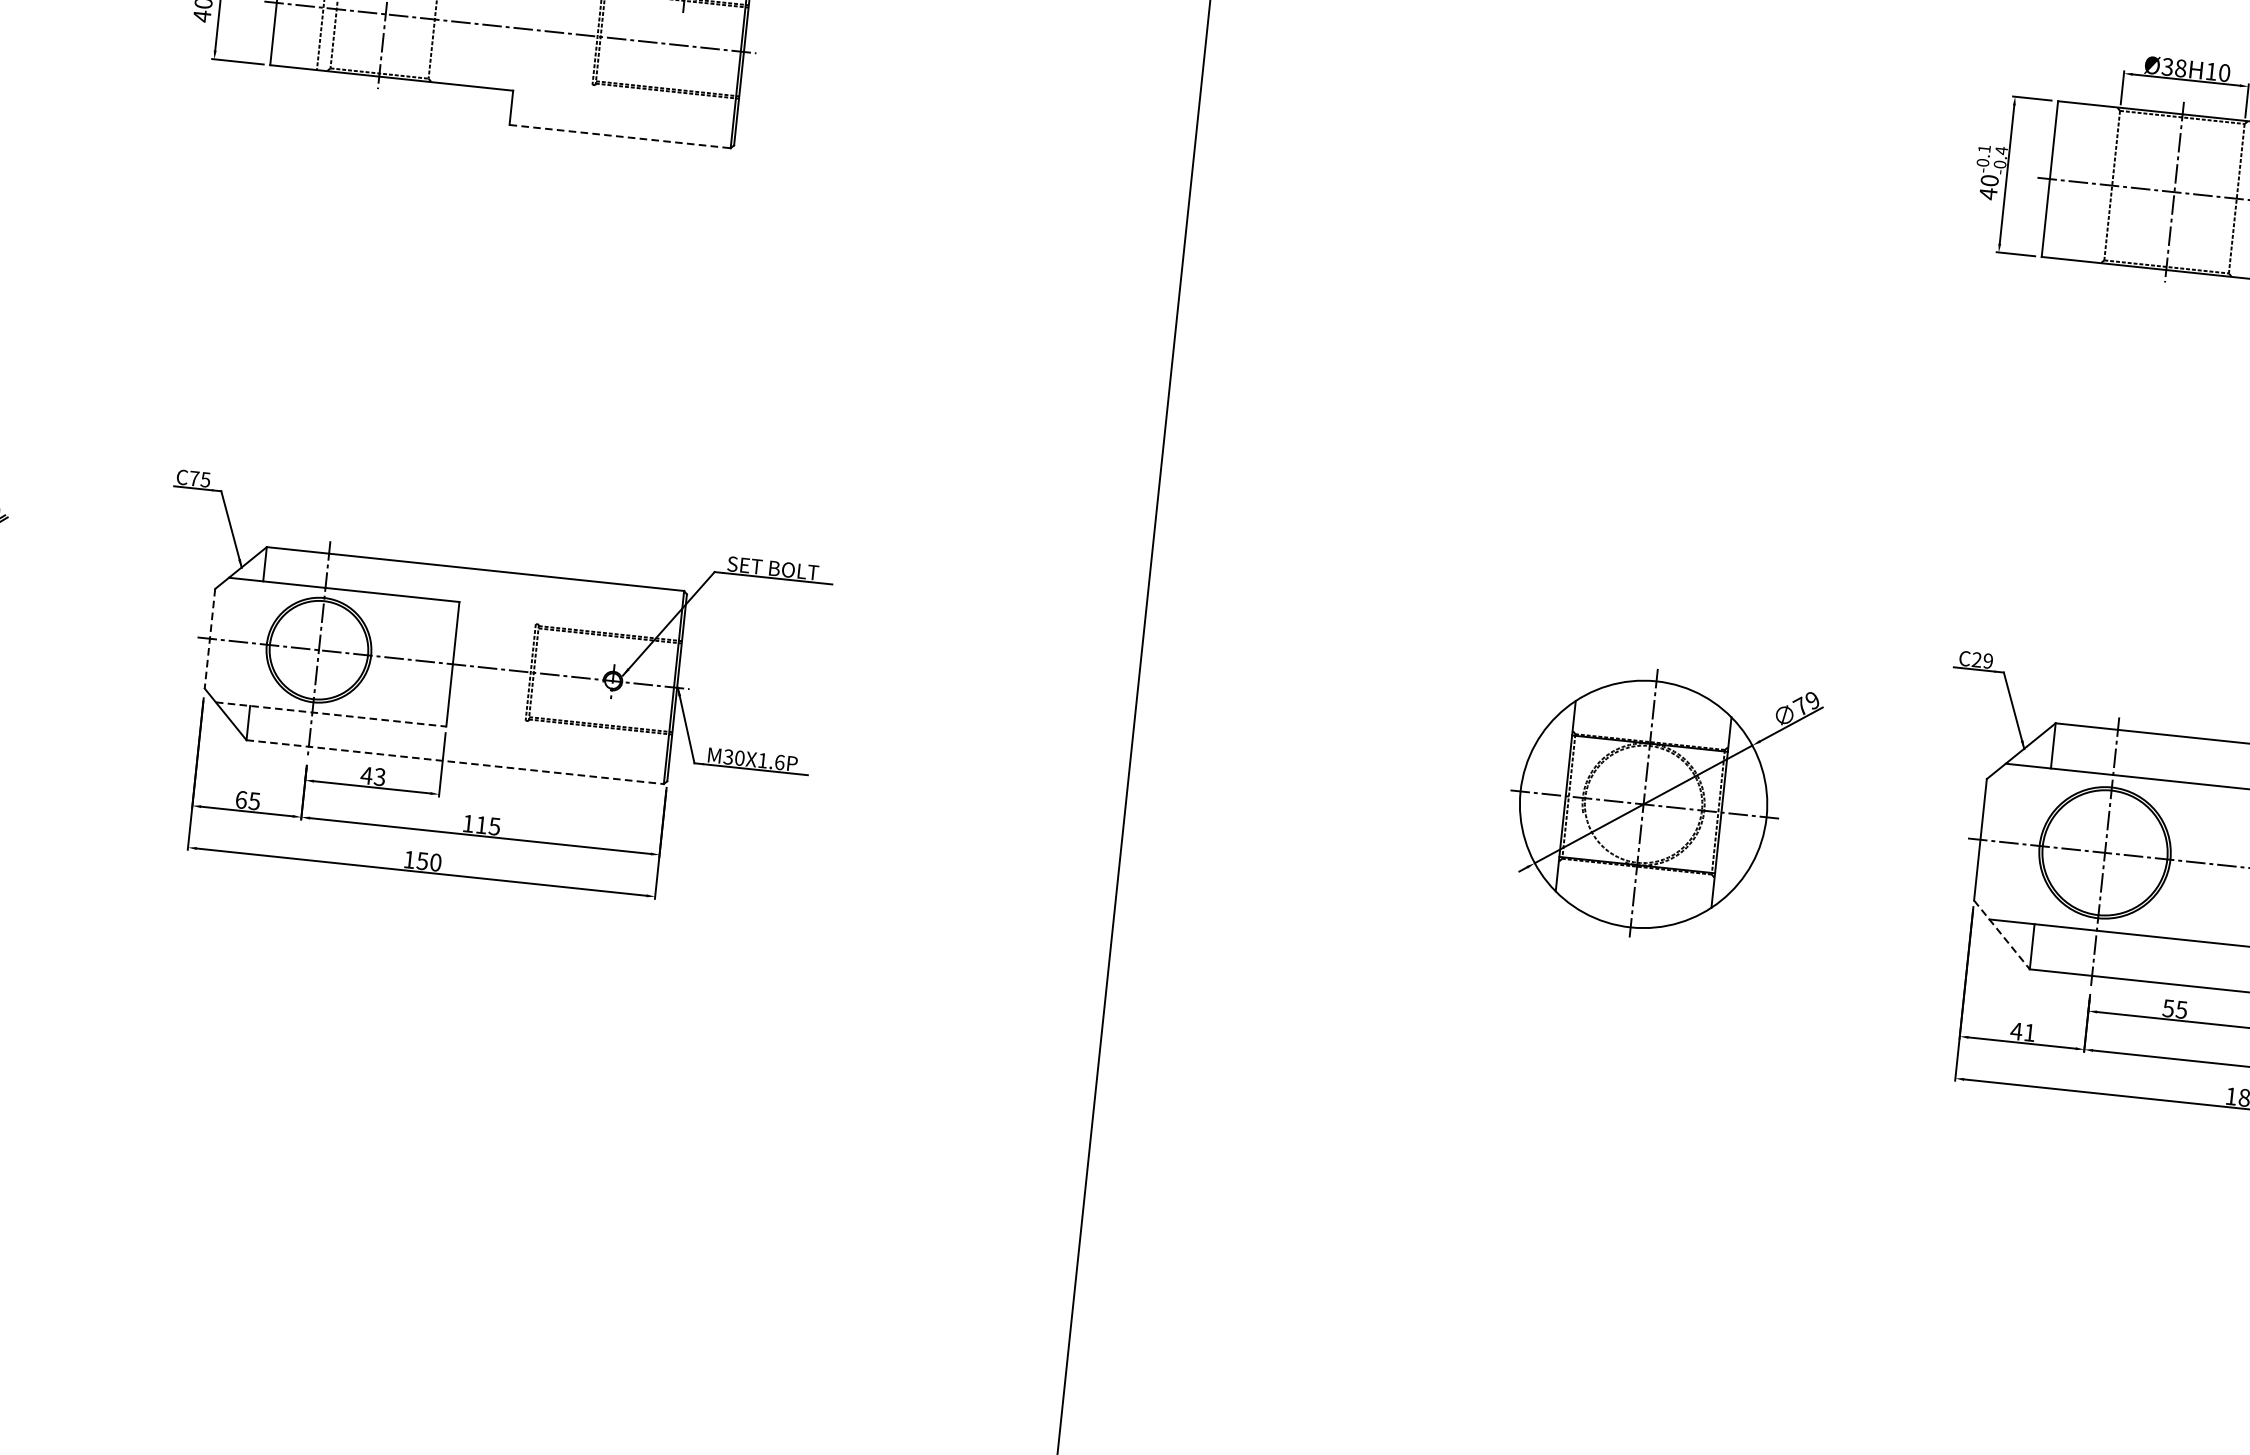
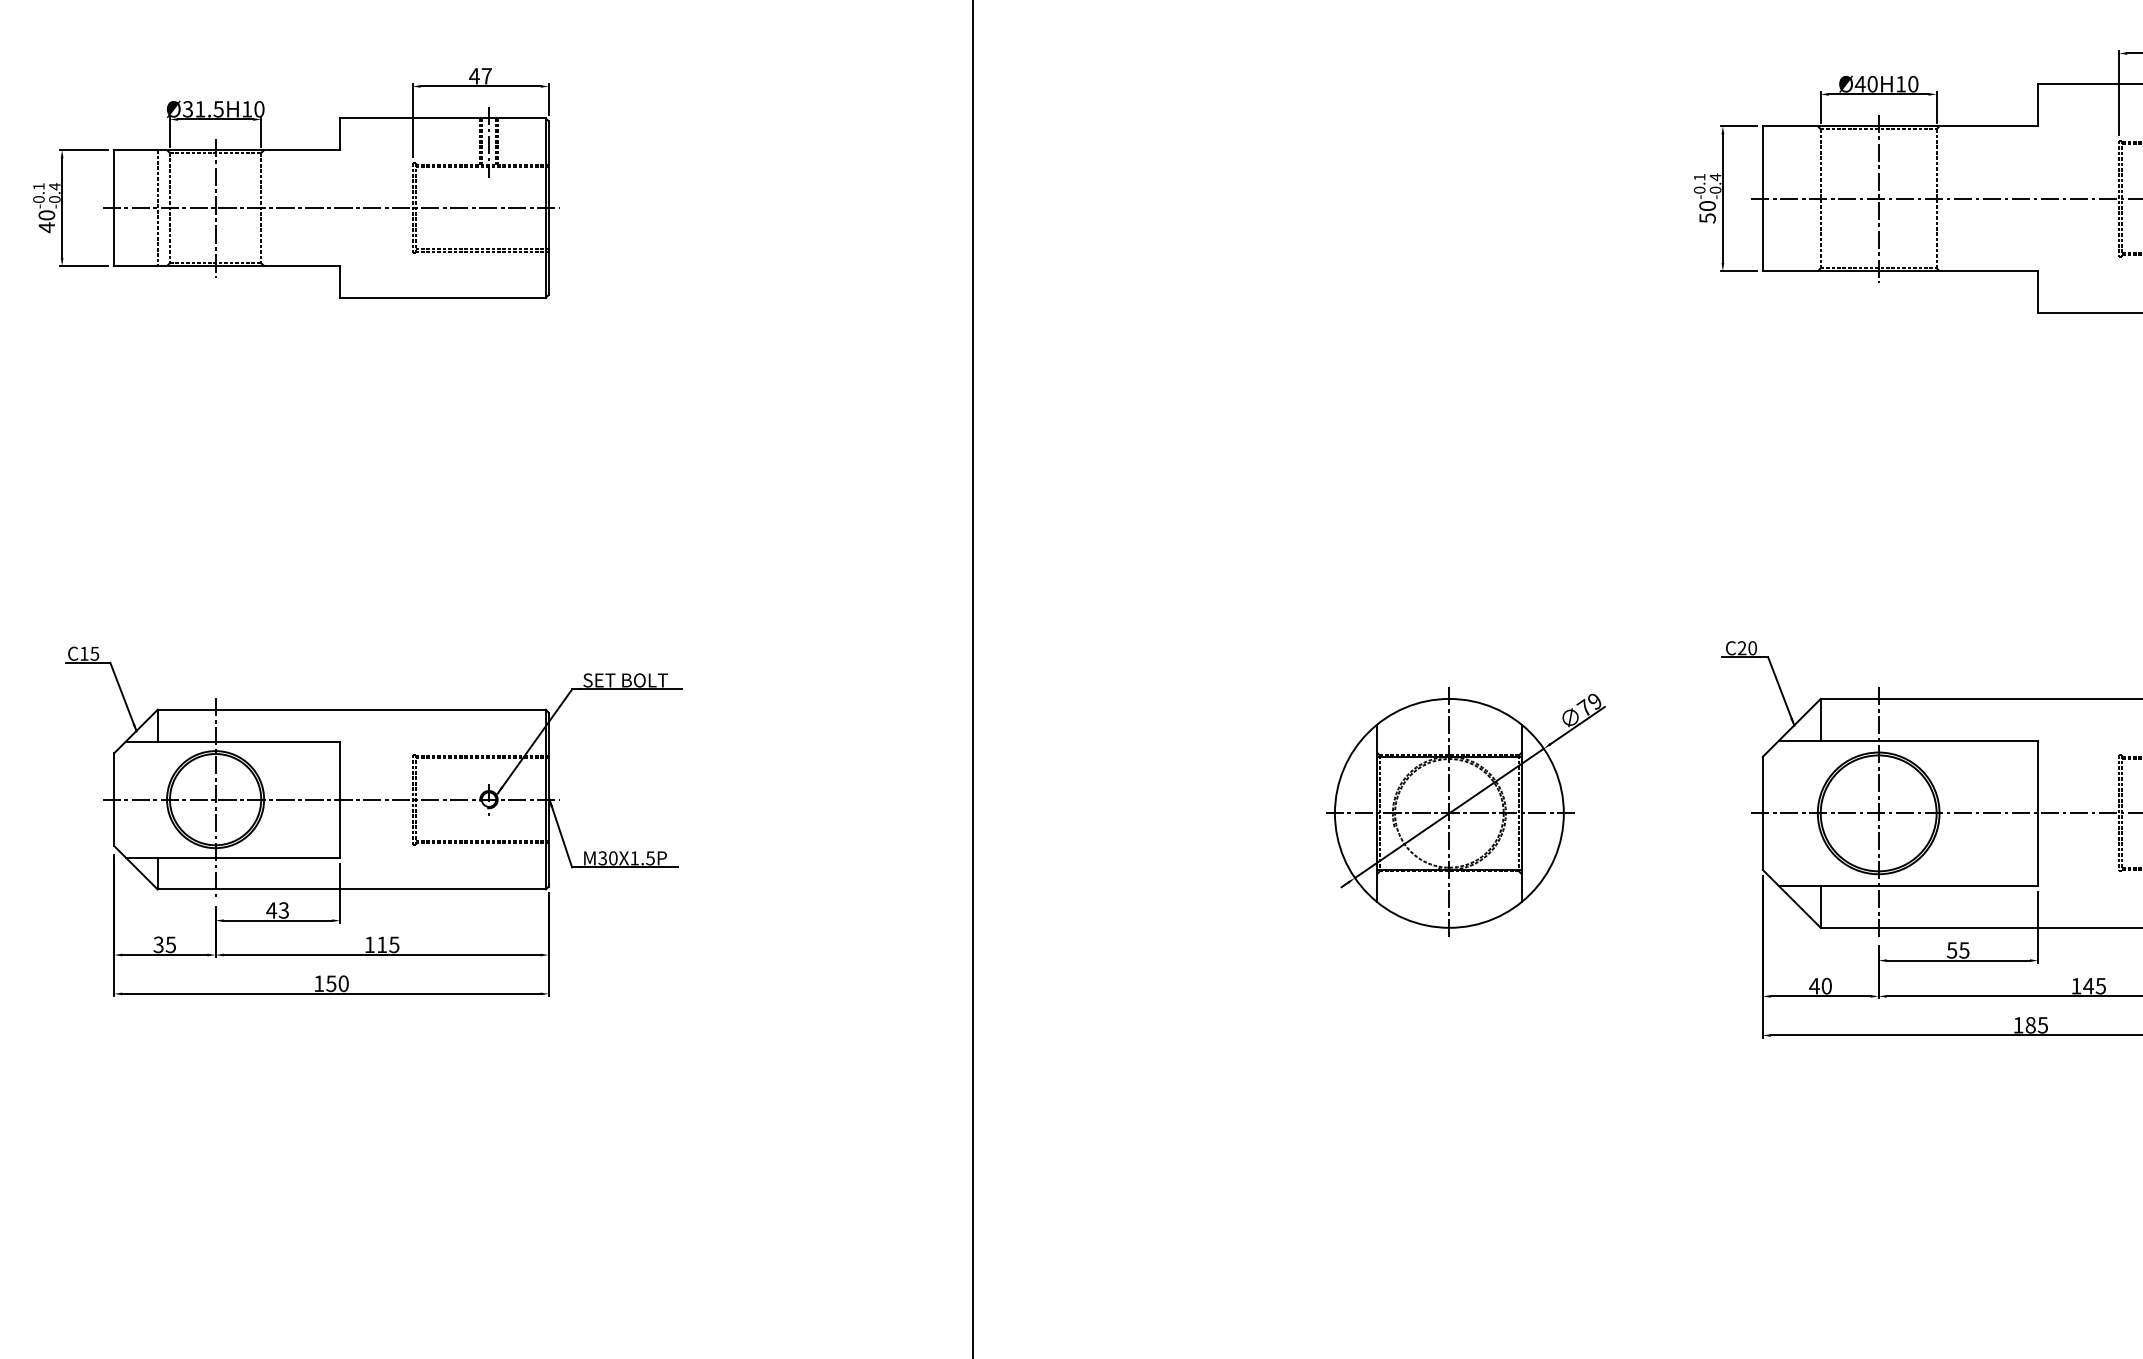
text: (2173, 66) -> (1865, 83), Ø38H10 -> Ø40H10
line: (620, 136) -> (443, 297), dashed -> solid
text: (1988, 193) -> (1707, 217), 40 -> 50
text: (194, 478) -> (84, 653), C75 -> C15
line: (210, 639) -> (114, 800), dashed -> solid
text: (1988, 661) -> (1752, 648), C29 -> C20
line: (331, 714) -> (233, 857), dashed -> solid
line: (455, 762) -> (352, 889), dashed -> solid
text: (779, 762) -> (650, 858), M30X1.6P -> M30X1.5P
text: (241, 799) -> (158, 944), 65 -> 35
line: (2001, 934) -> (1791, 898), dashed -> solid
text: (2029, 1031) -> (1826, 985), 41 -> 40

